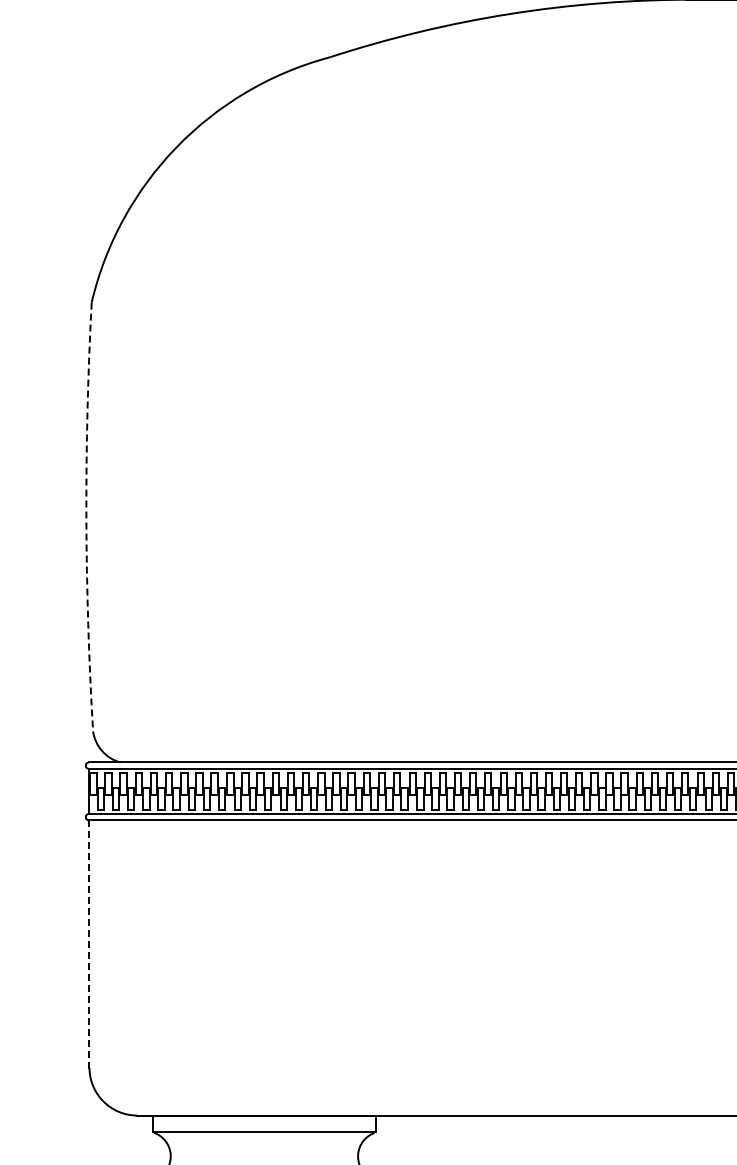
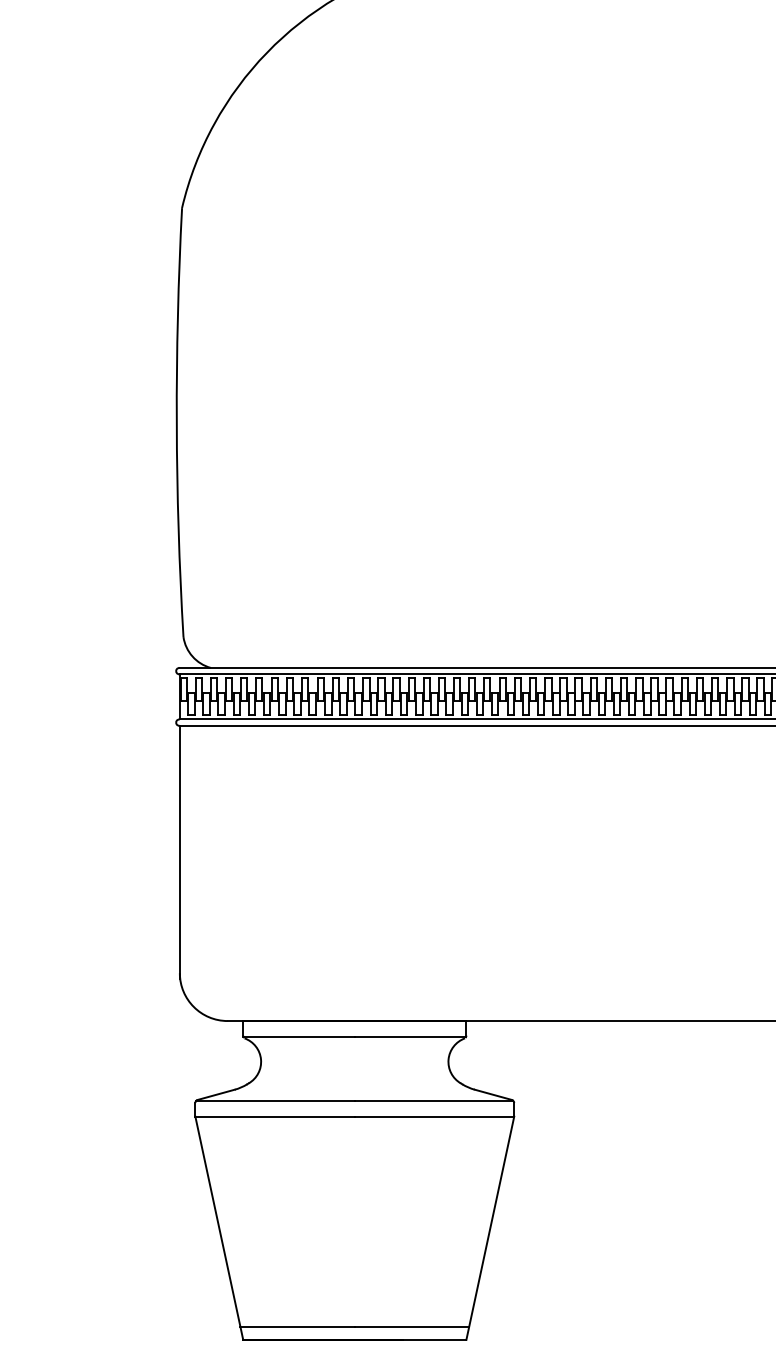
arc: (86, 517) -> (176, 422), dashed -> solid
line: (89, 947) -> (179, 852), dashed -> solid

